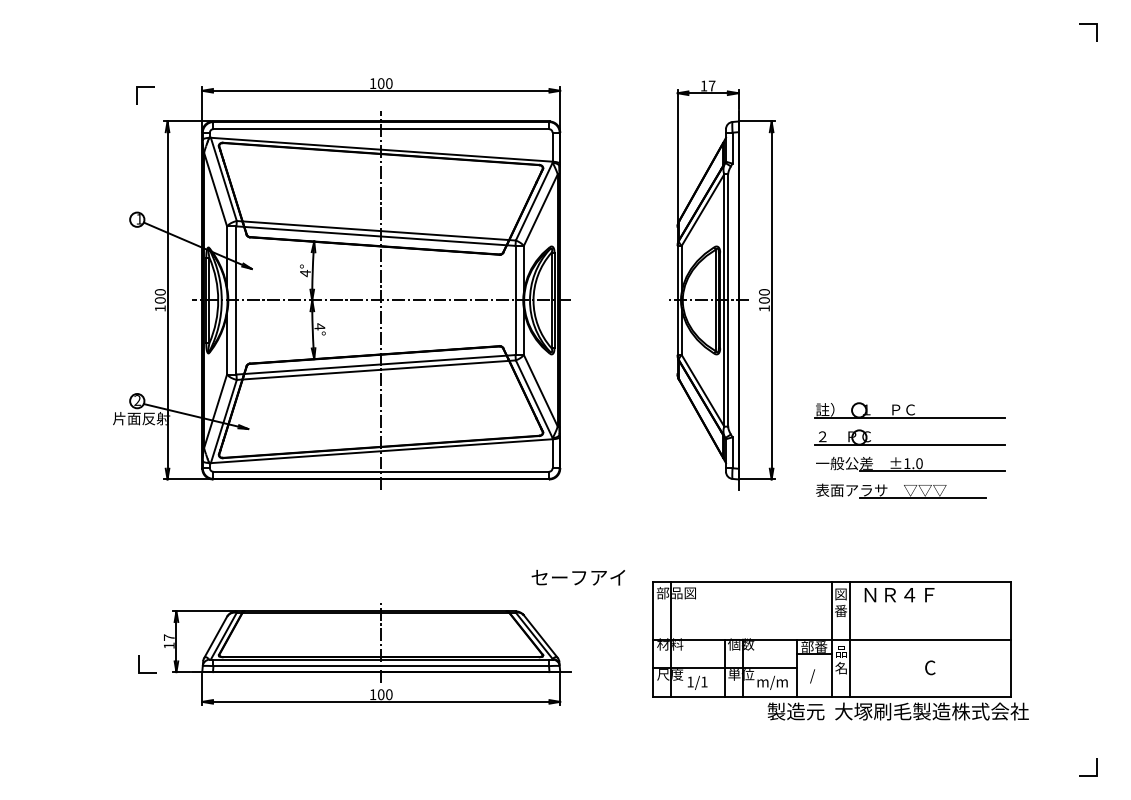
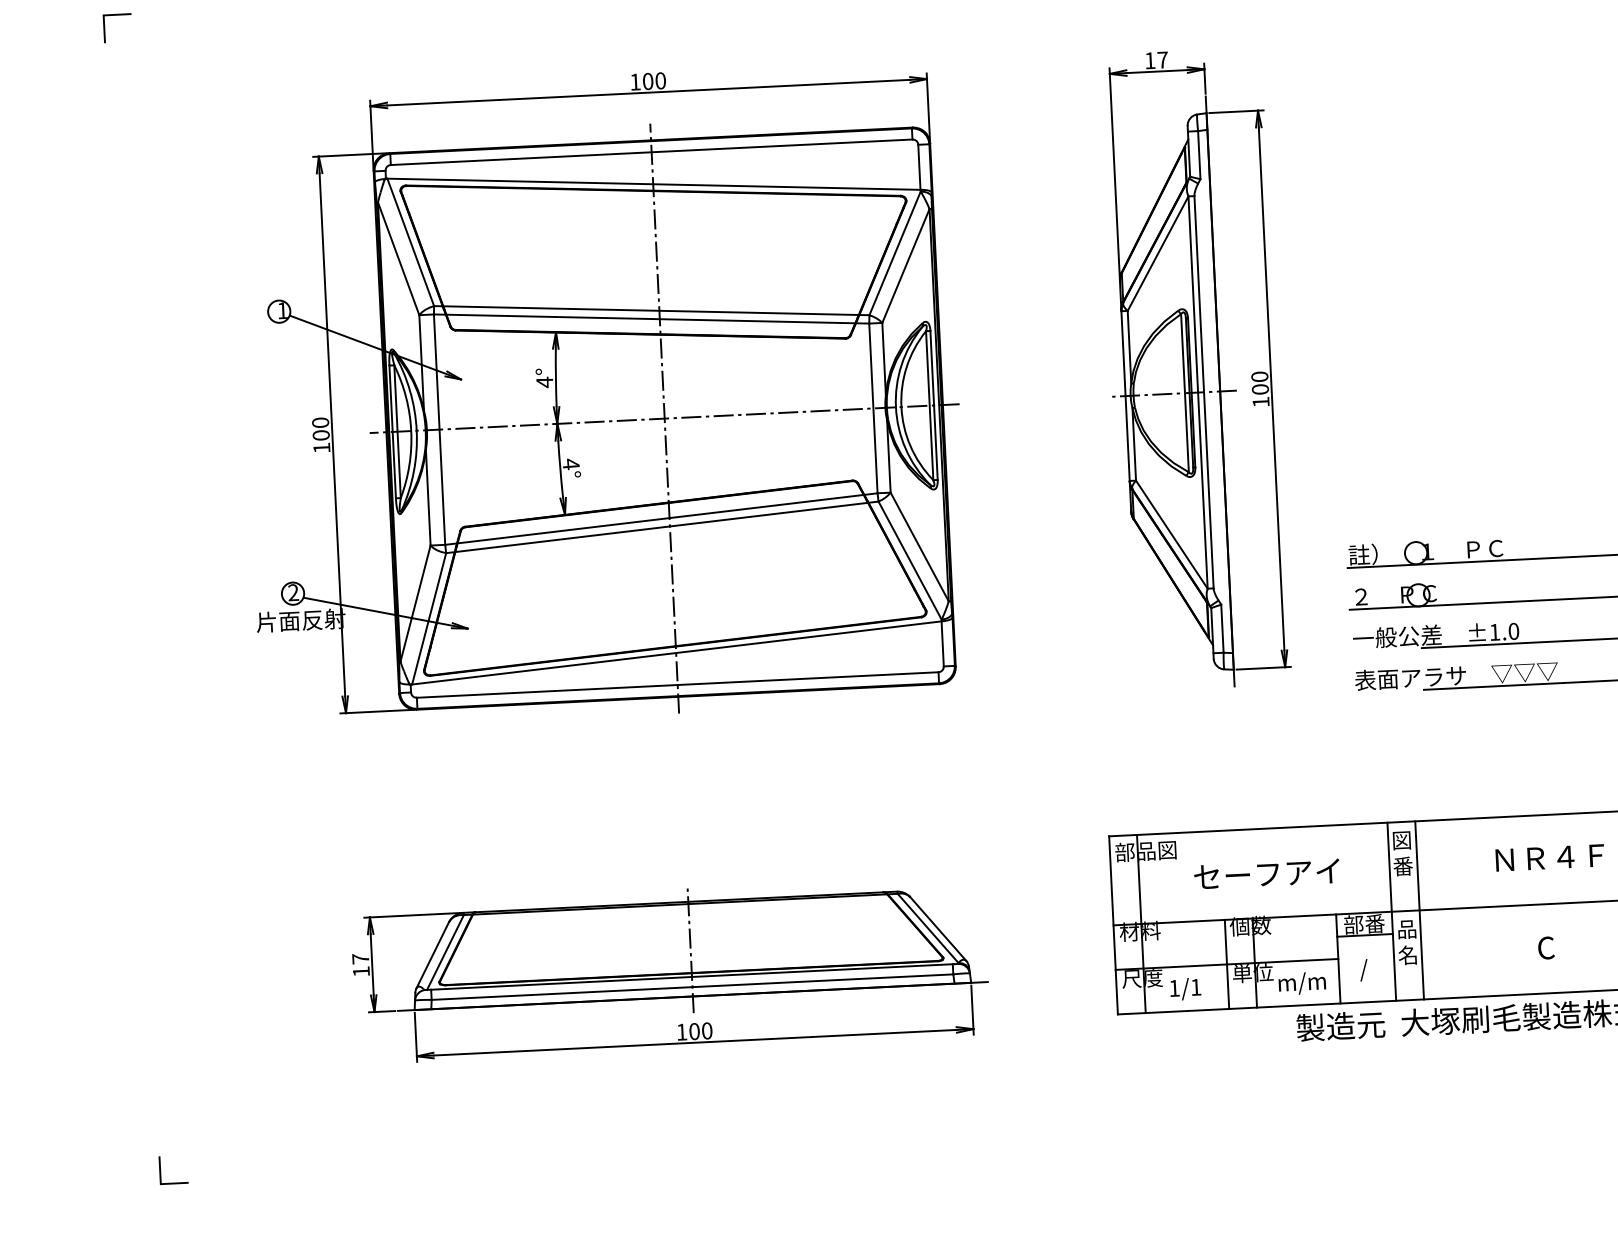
line: (145, 87) -> (117, 15), moved
text: (577, 577) -> (1265, 873), moved
text: (899, 595) -> (1549, 858), moved
line: (139, 664) -> (161, 1171), moved

